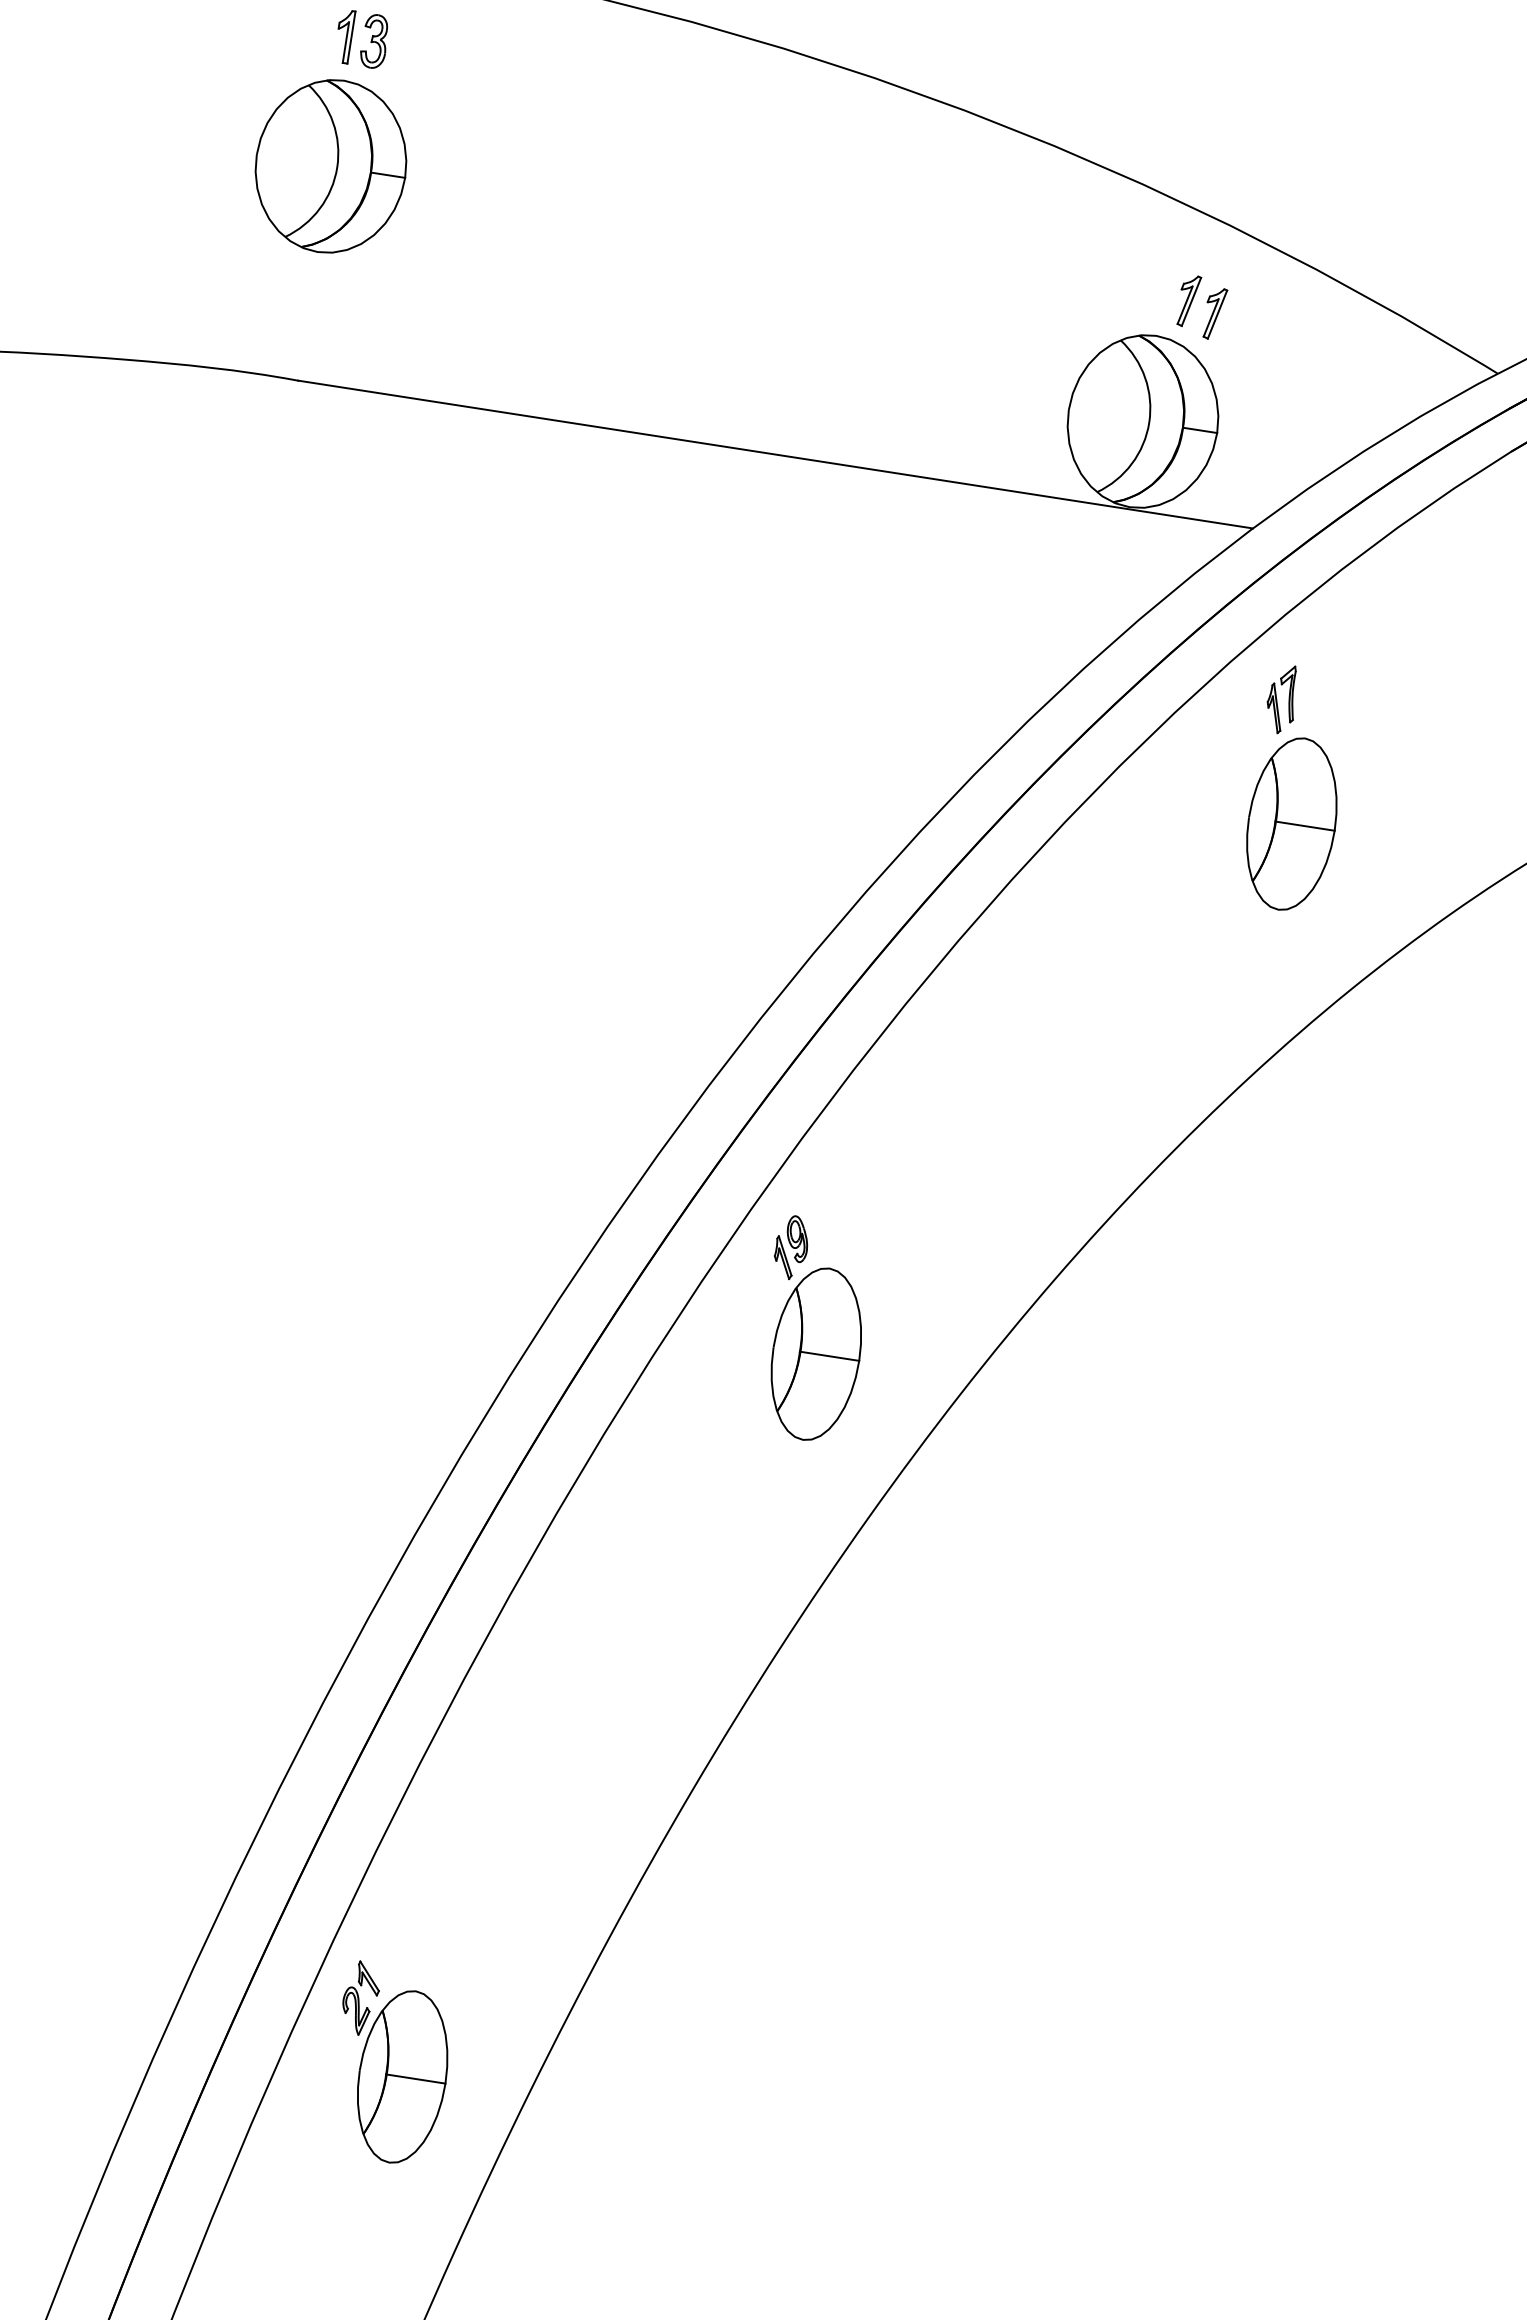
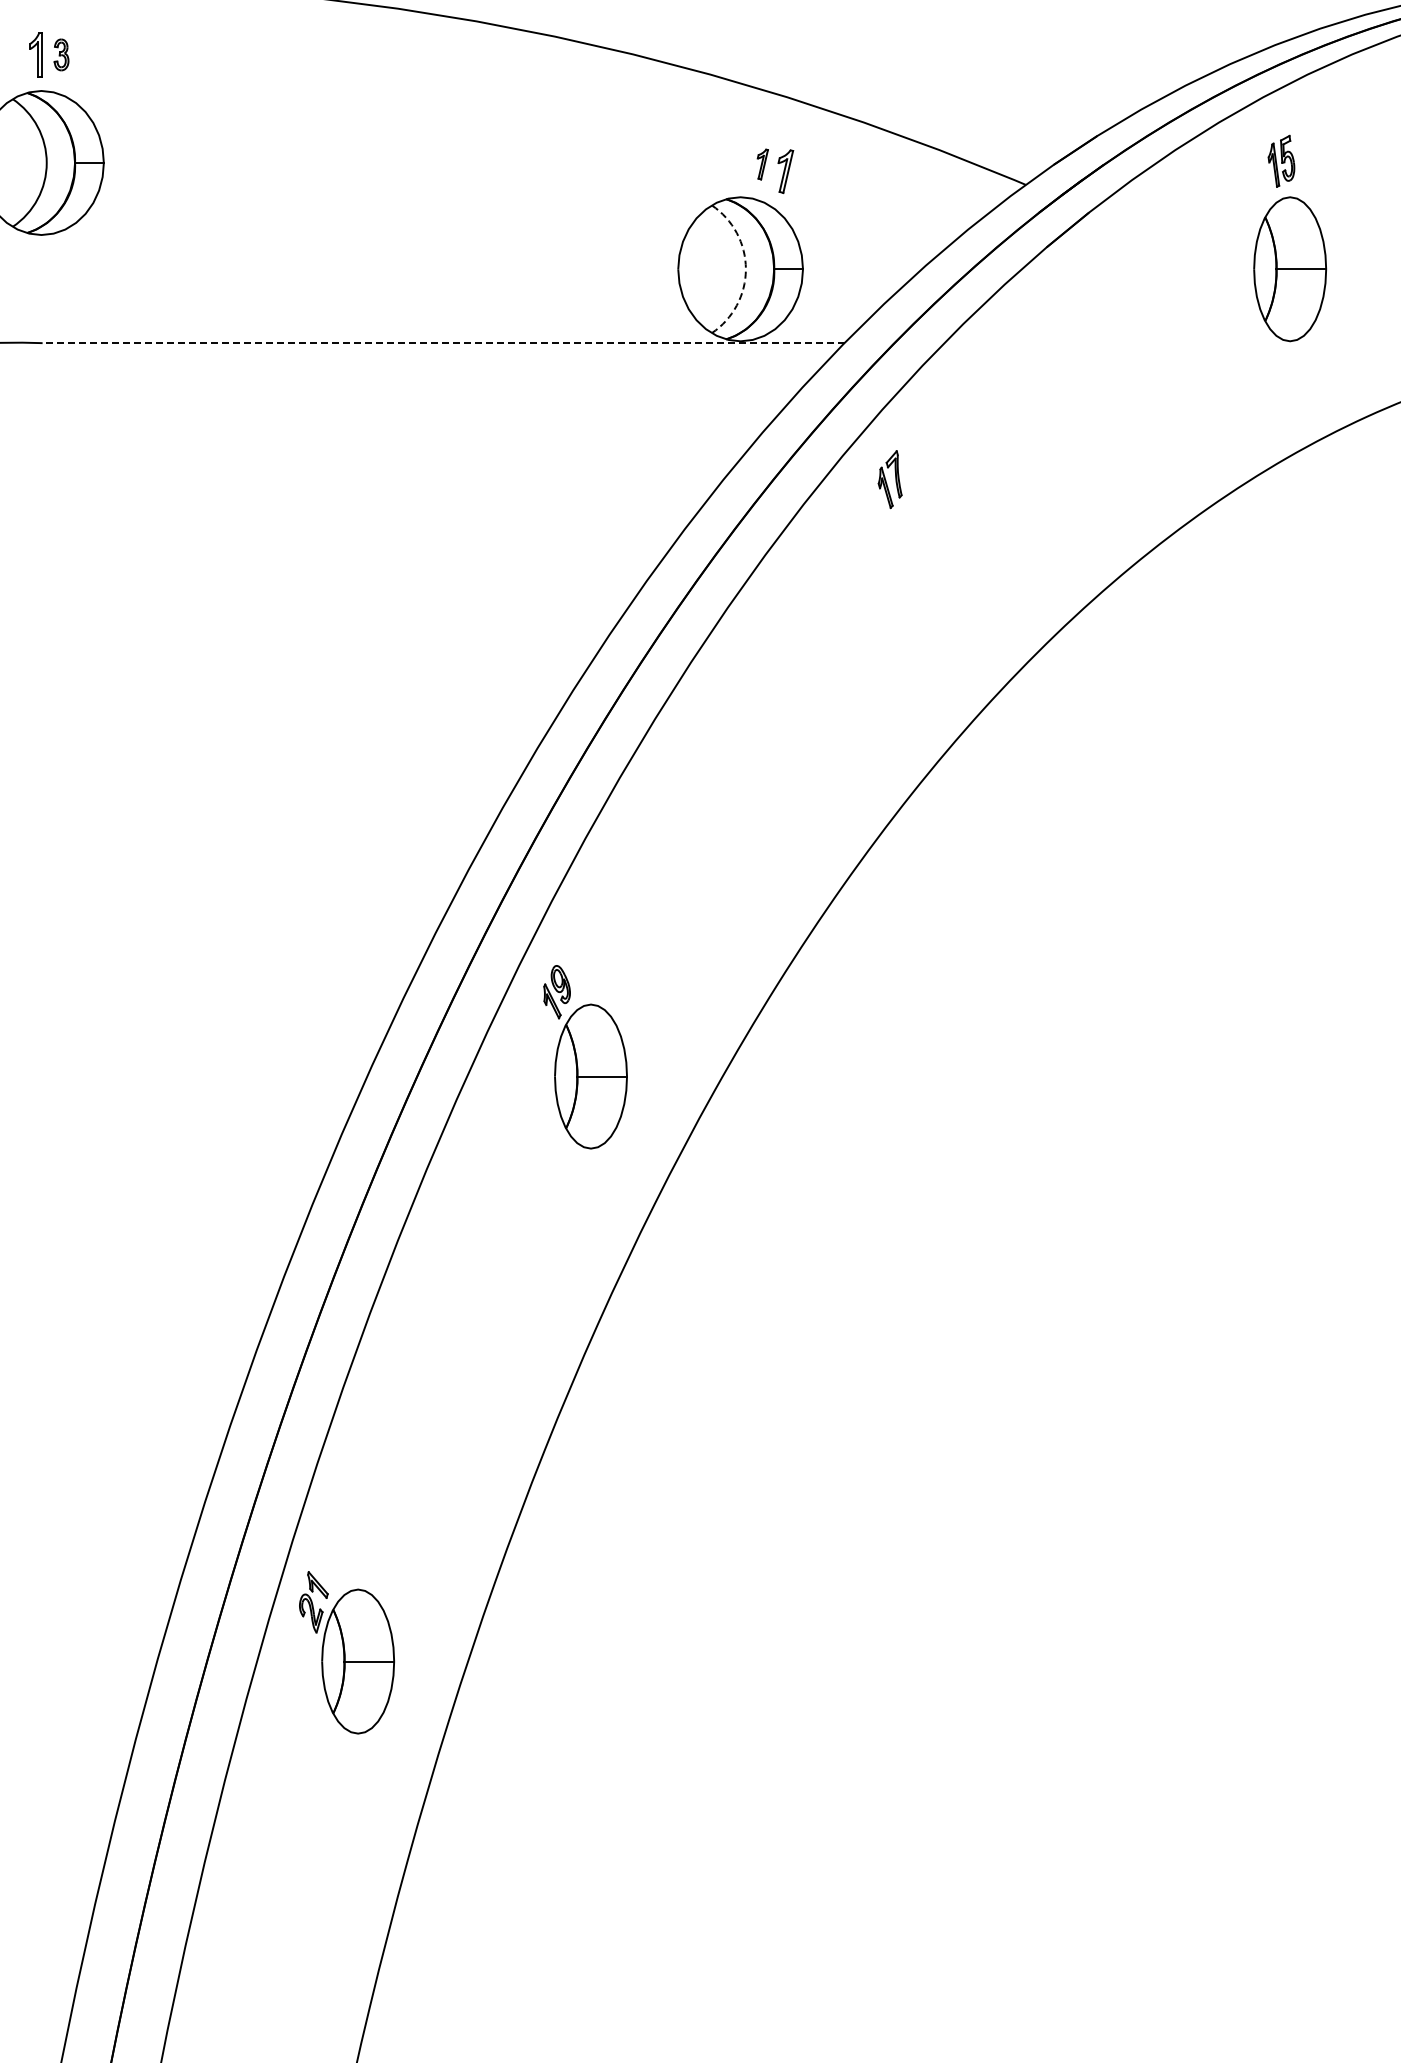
part: (374, 41) -> (61, 54), size x0.7
part: (1188, 300) -> (762, 164), size x0.7
arc: (1148, 422) -> (745, 269), solid -> dashed
line: (774, 454) -> (442, 343), solid -> dashed
part: (1291, 823) -> (913, 580), removed
part: (391, 2064) -> (347, 1652), moved

